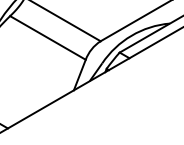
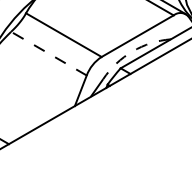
arc: (131, 35) -> (132, 51), solid -> dashed
line: (47, 37) -> (48, 53), solid -> dashed

